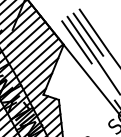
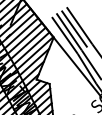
line: (103, 81) -> (87, 68), added

